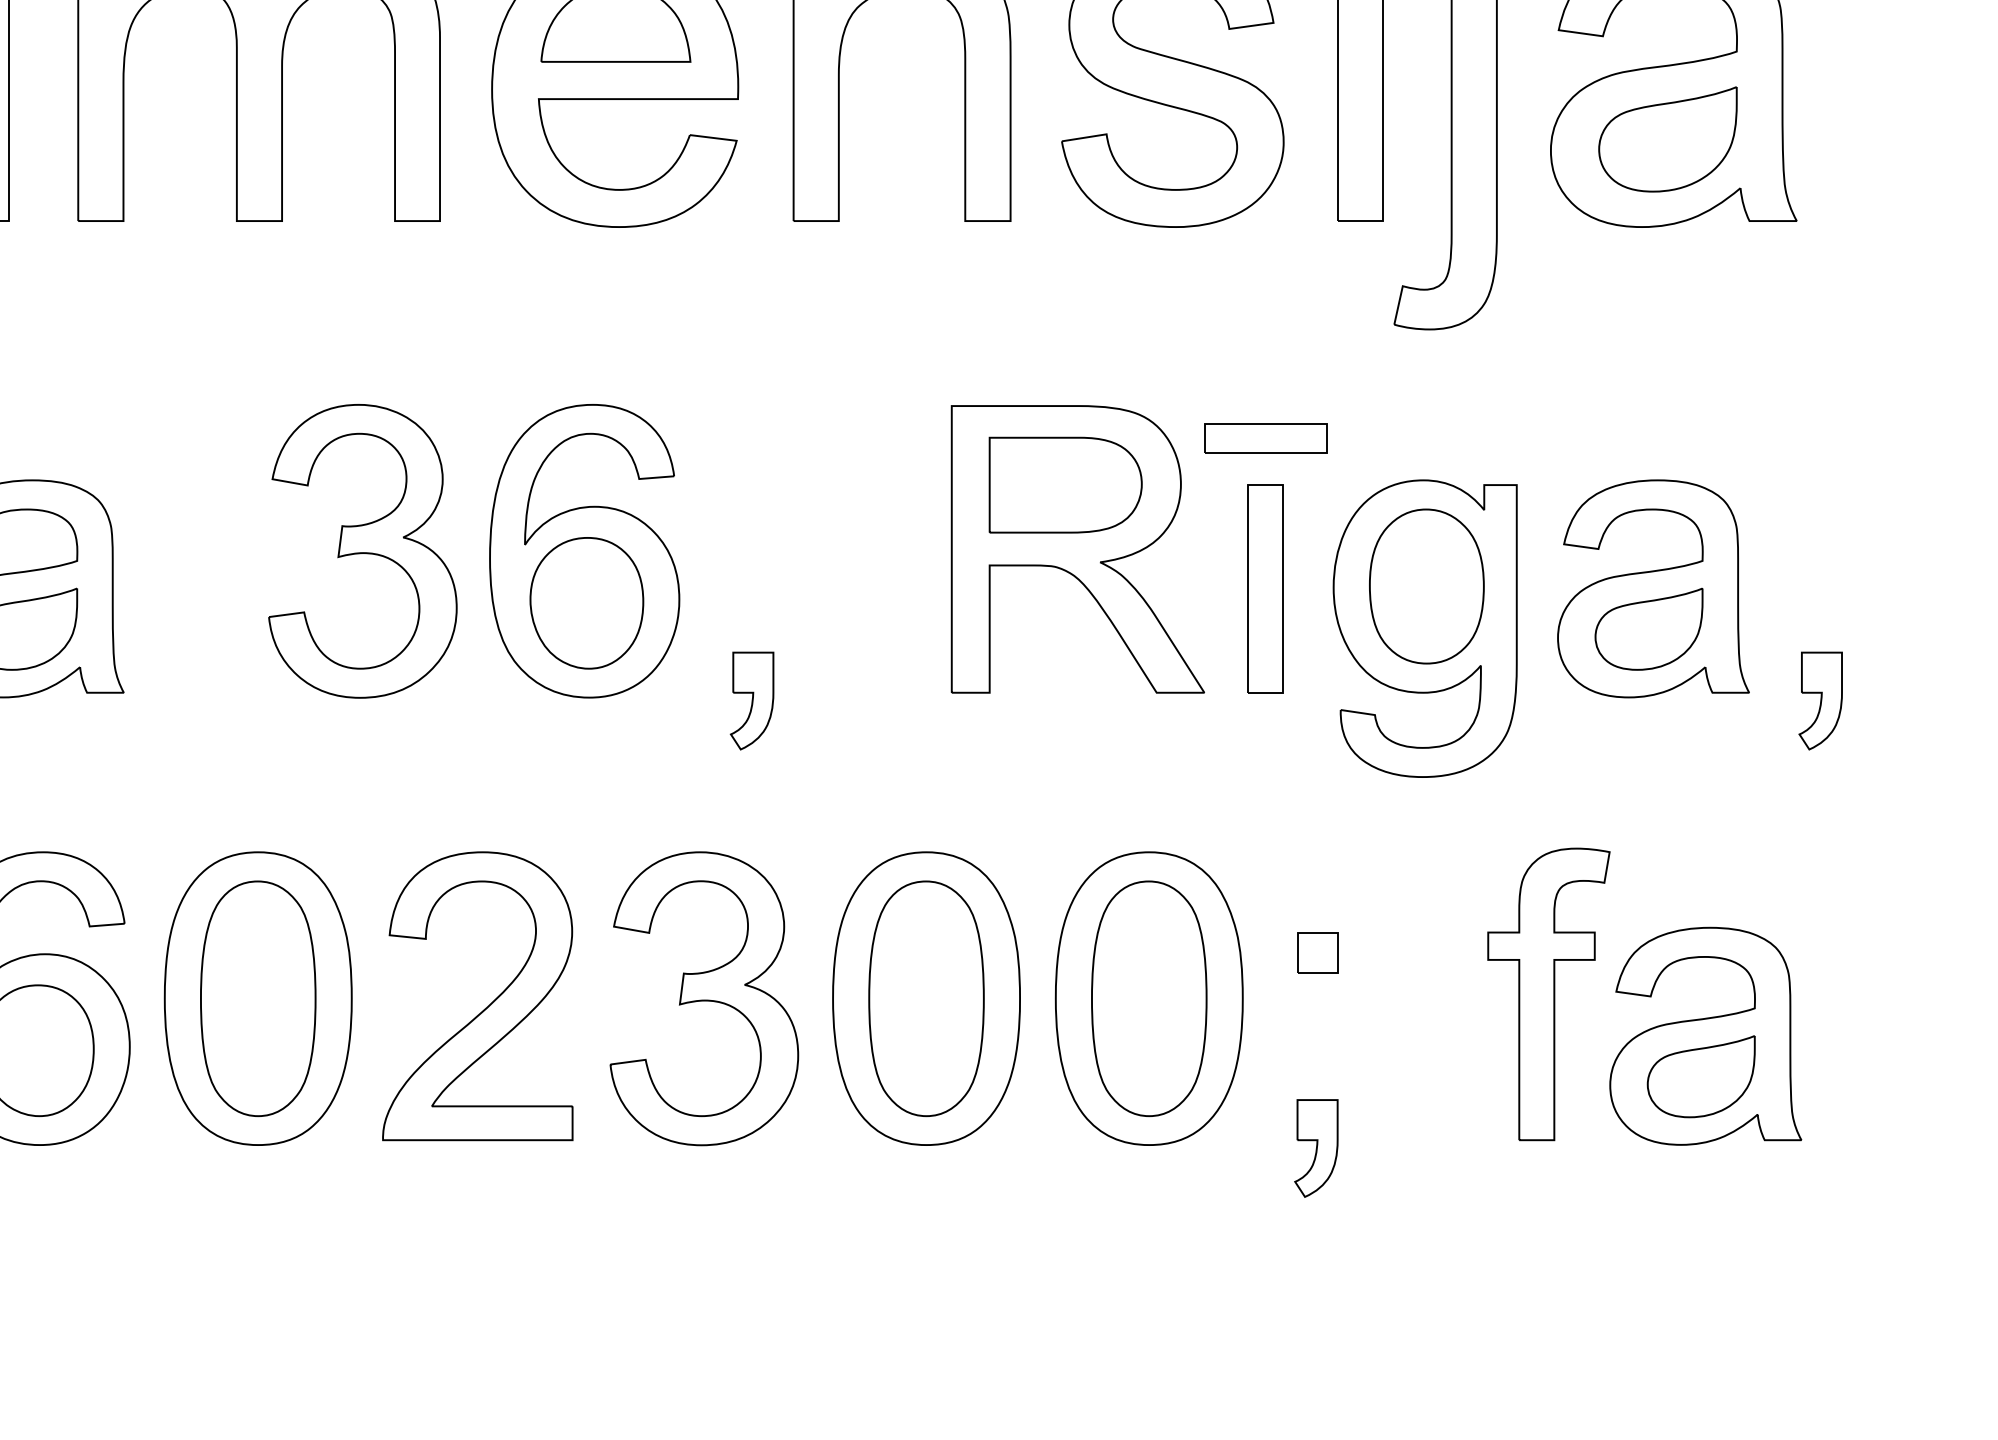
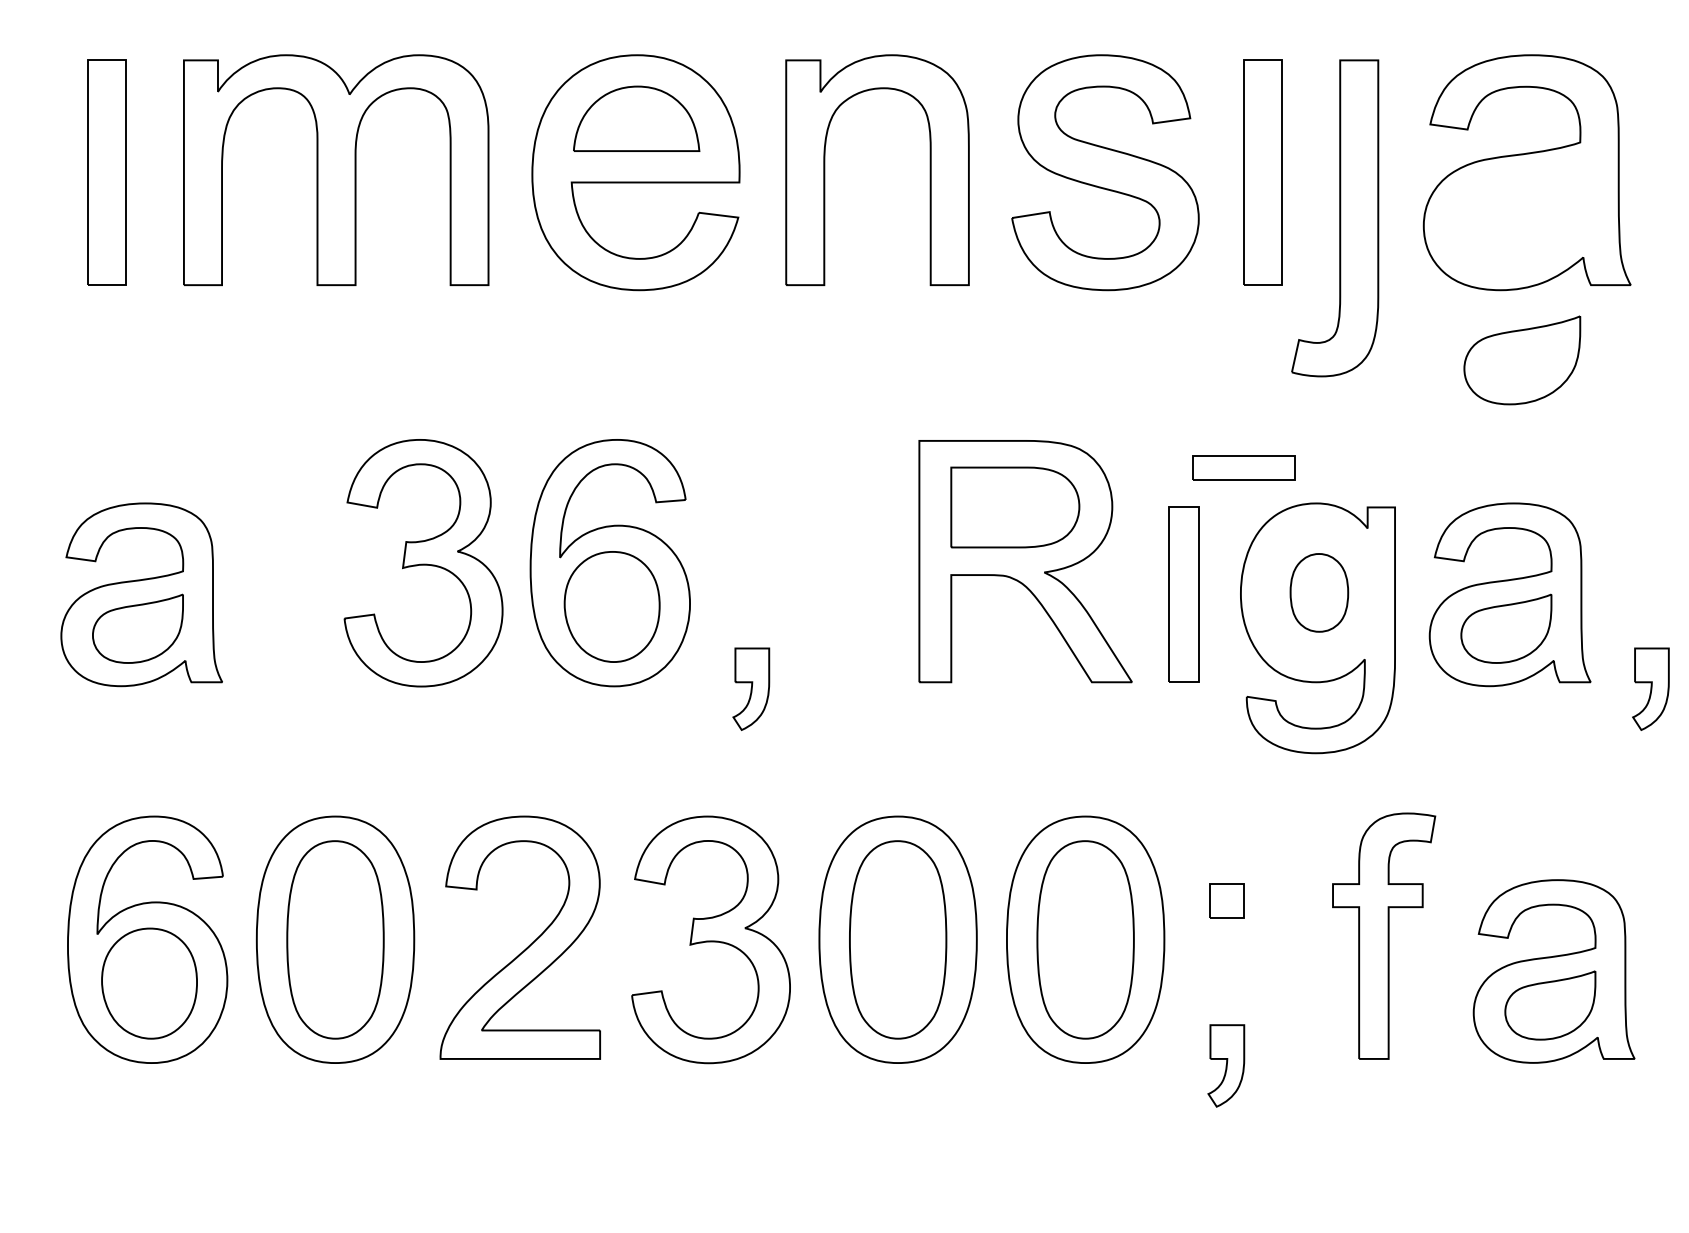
part: (1668, 139) -> (1522, 360), moved
part: (1265, 437) -> (1243, 467), moved
part: (1427, 586) -> (1319, 592), size x0.6
part: (1549, 993) -> (1384, 935), moved

